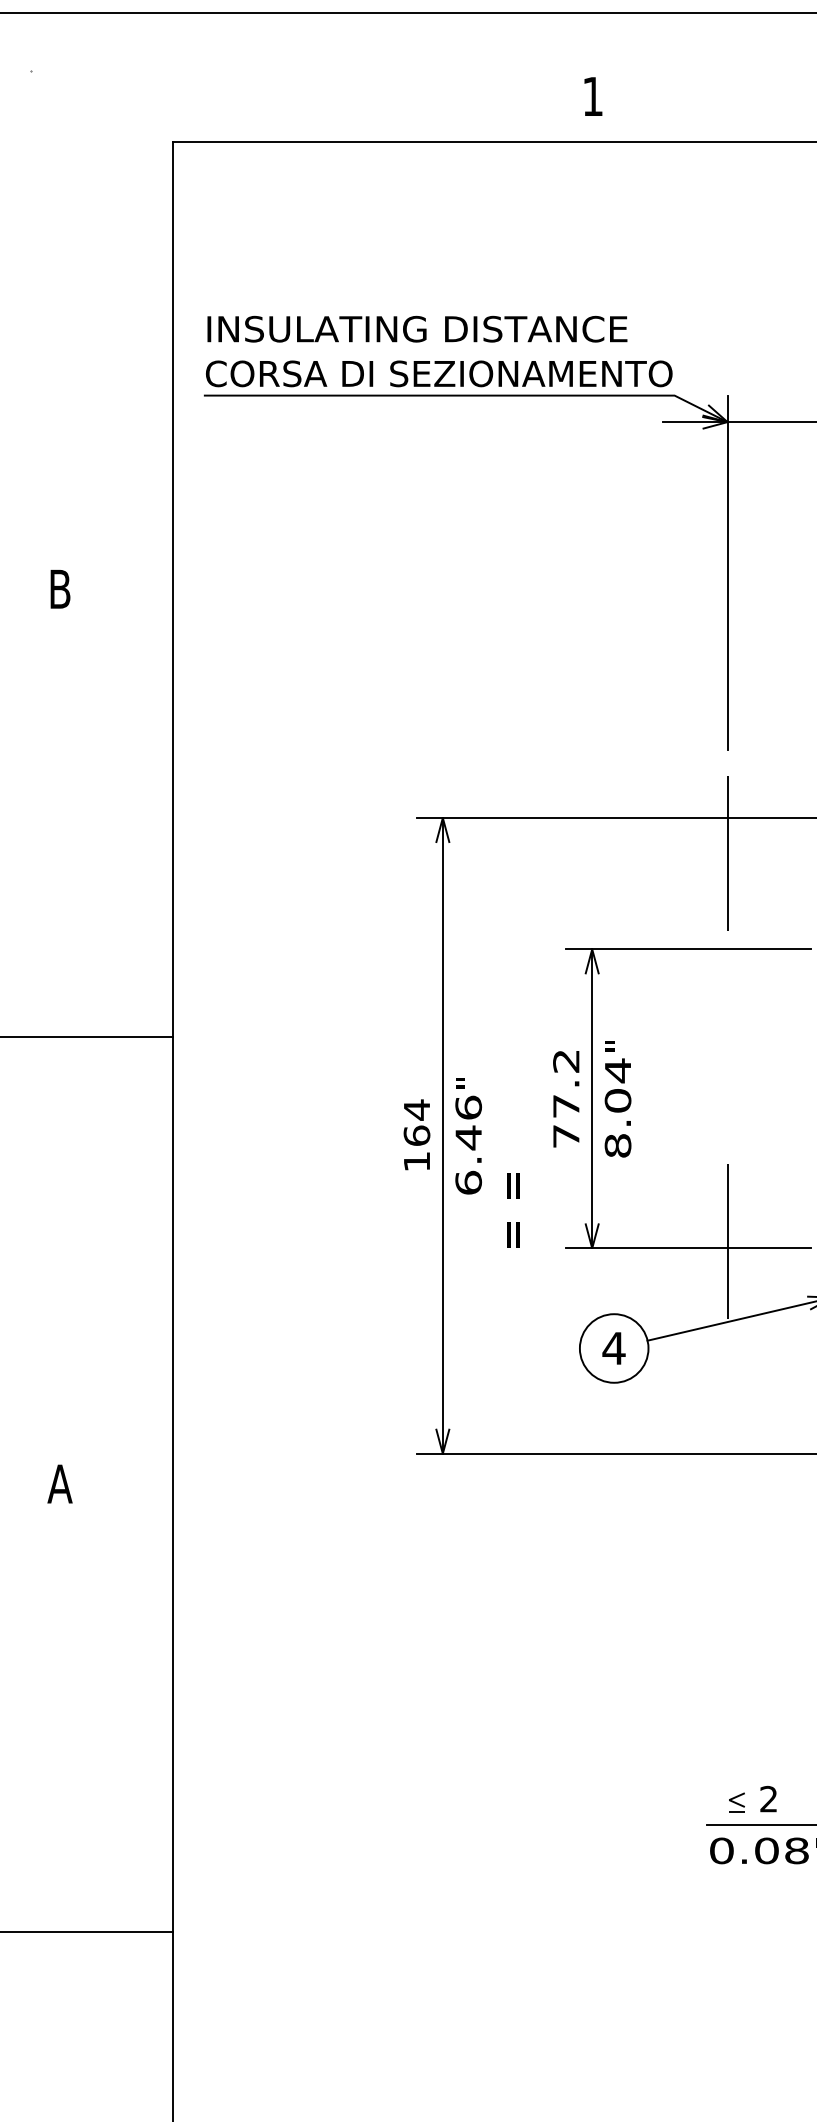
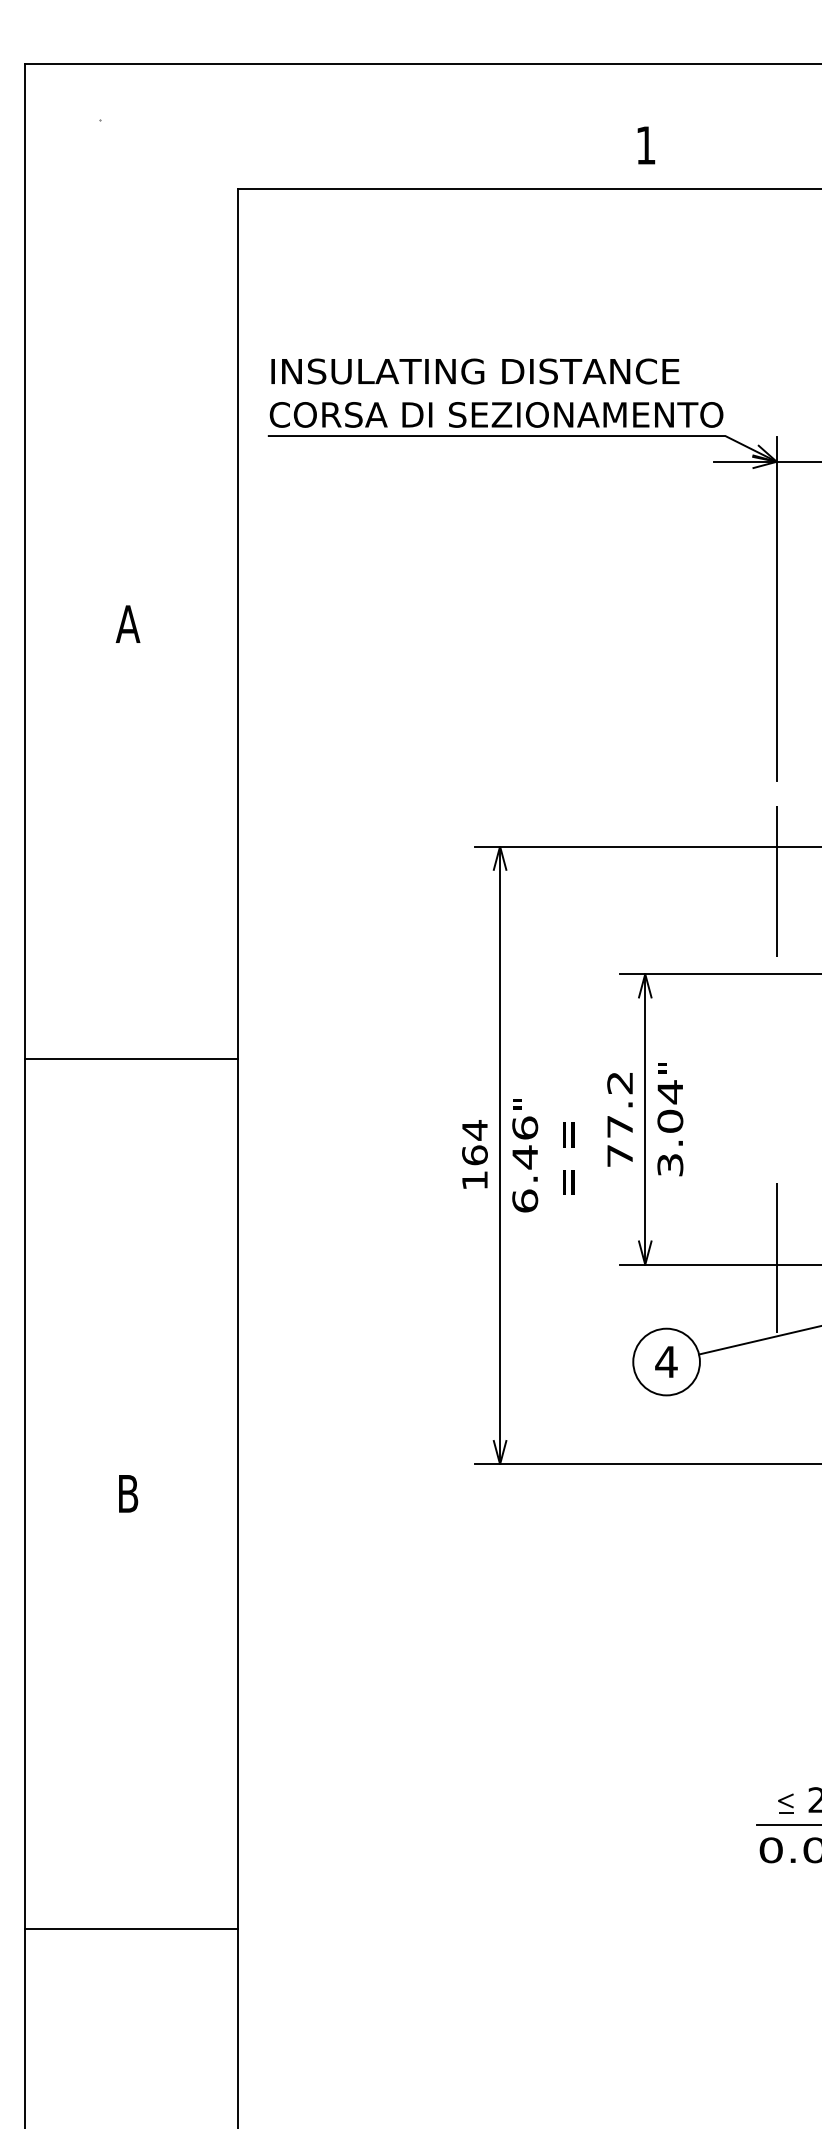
text: (59, 588) -> (127, 623), B -> A
text: (618, 1145) -> (670, 1164), 8.04 -> 3.04
text: (513, 1210) -> (568, 1158), moved
text: (59, 1483) -> (127, 1493), A -> B

